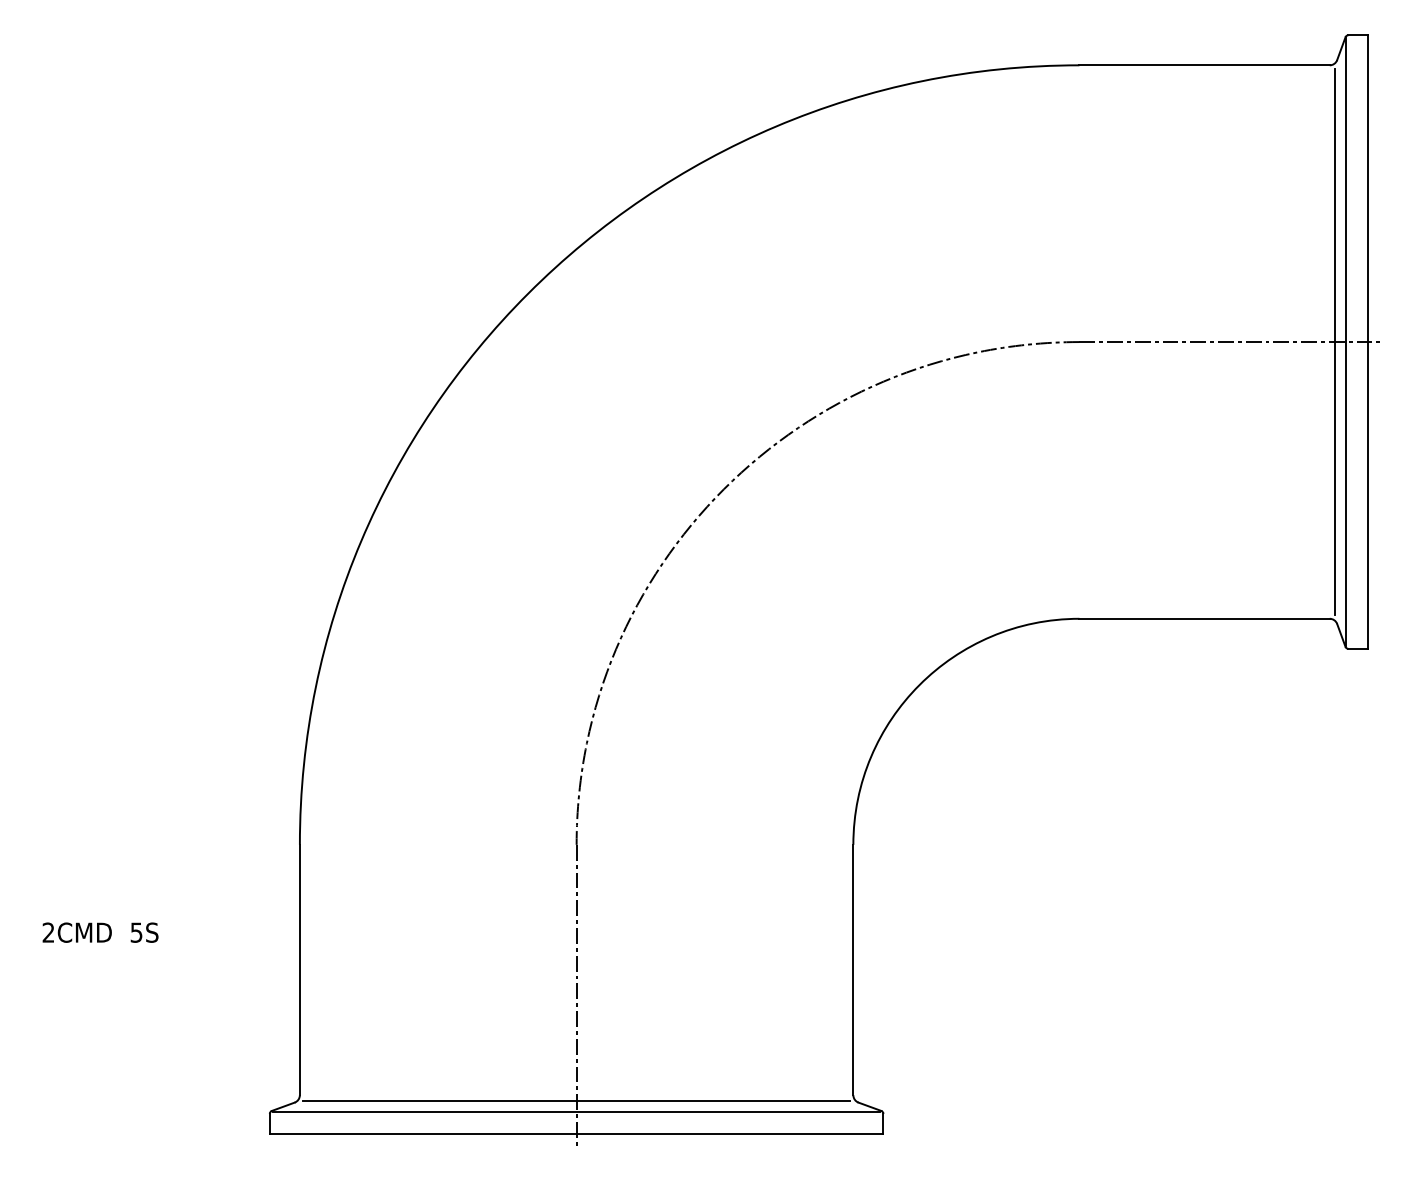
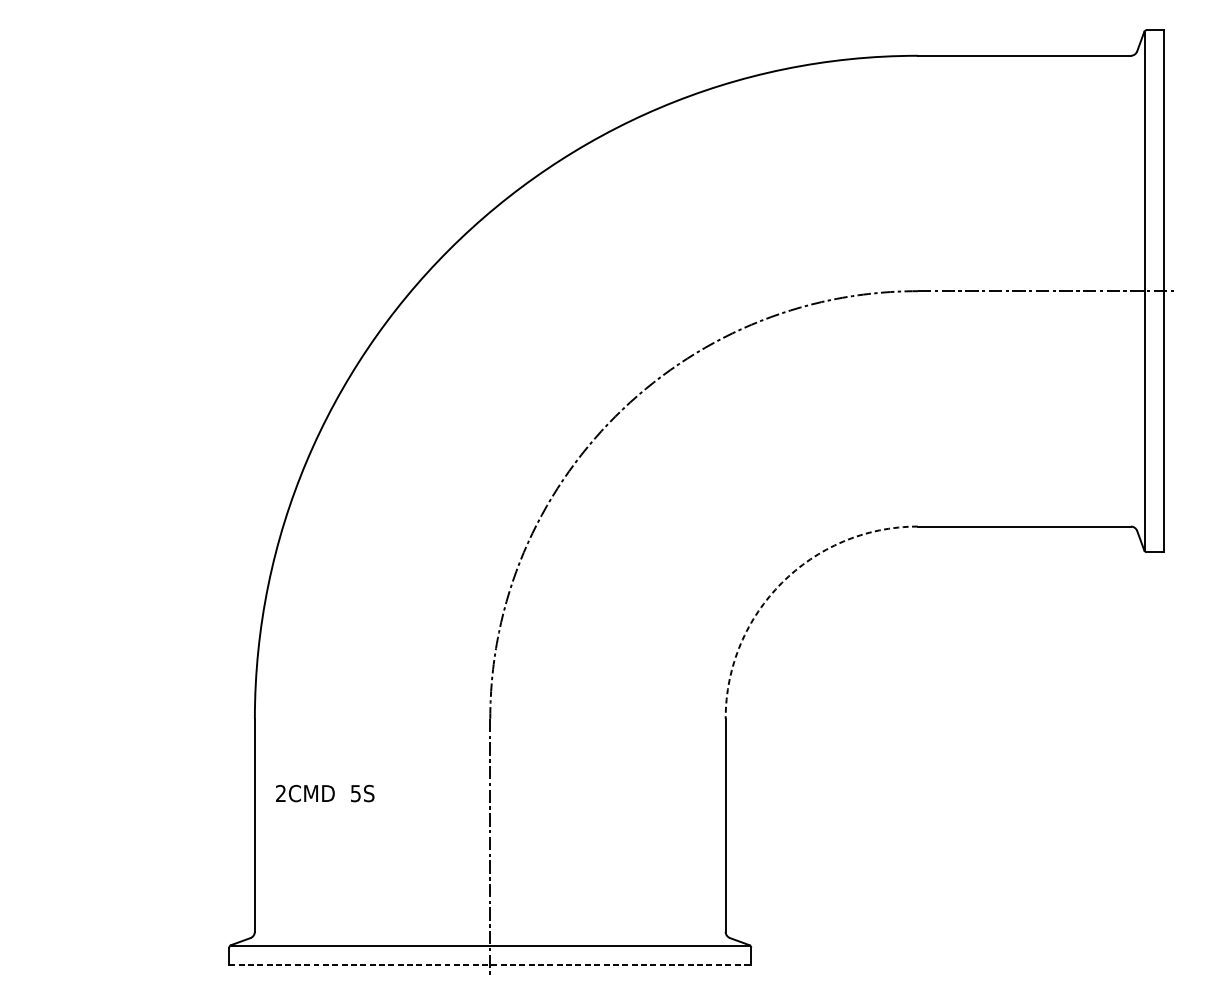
line: (1335, 341) -> (1135, 290), removed
arc: (919, 685) -> (781, 583), solid -> dashed
text: (100, 932) -> (325, 793), moved
line: (576, 1100) -> (490, 936), removed
line: (576, 1133) -> (490, 964), solid -> dashed

